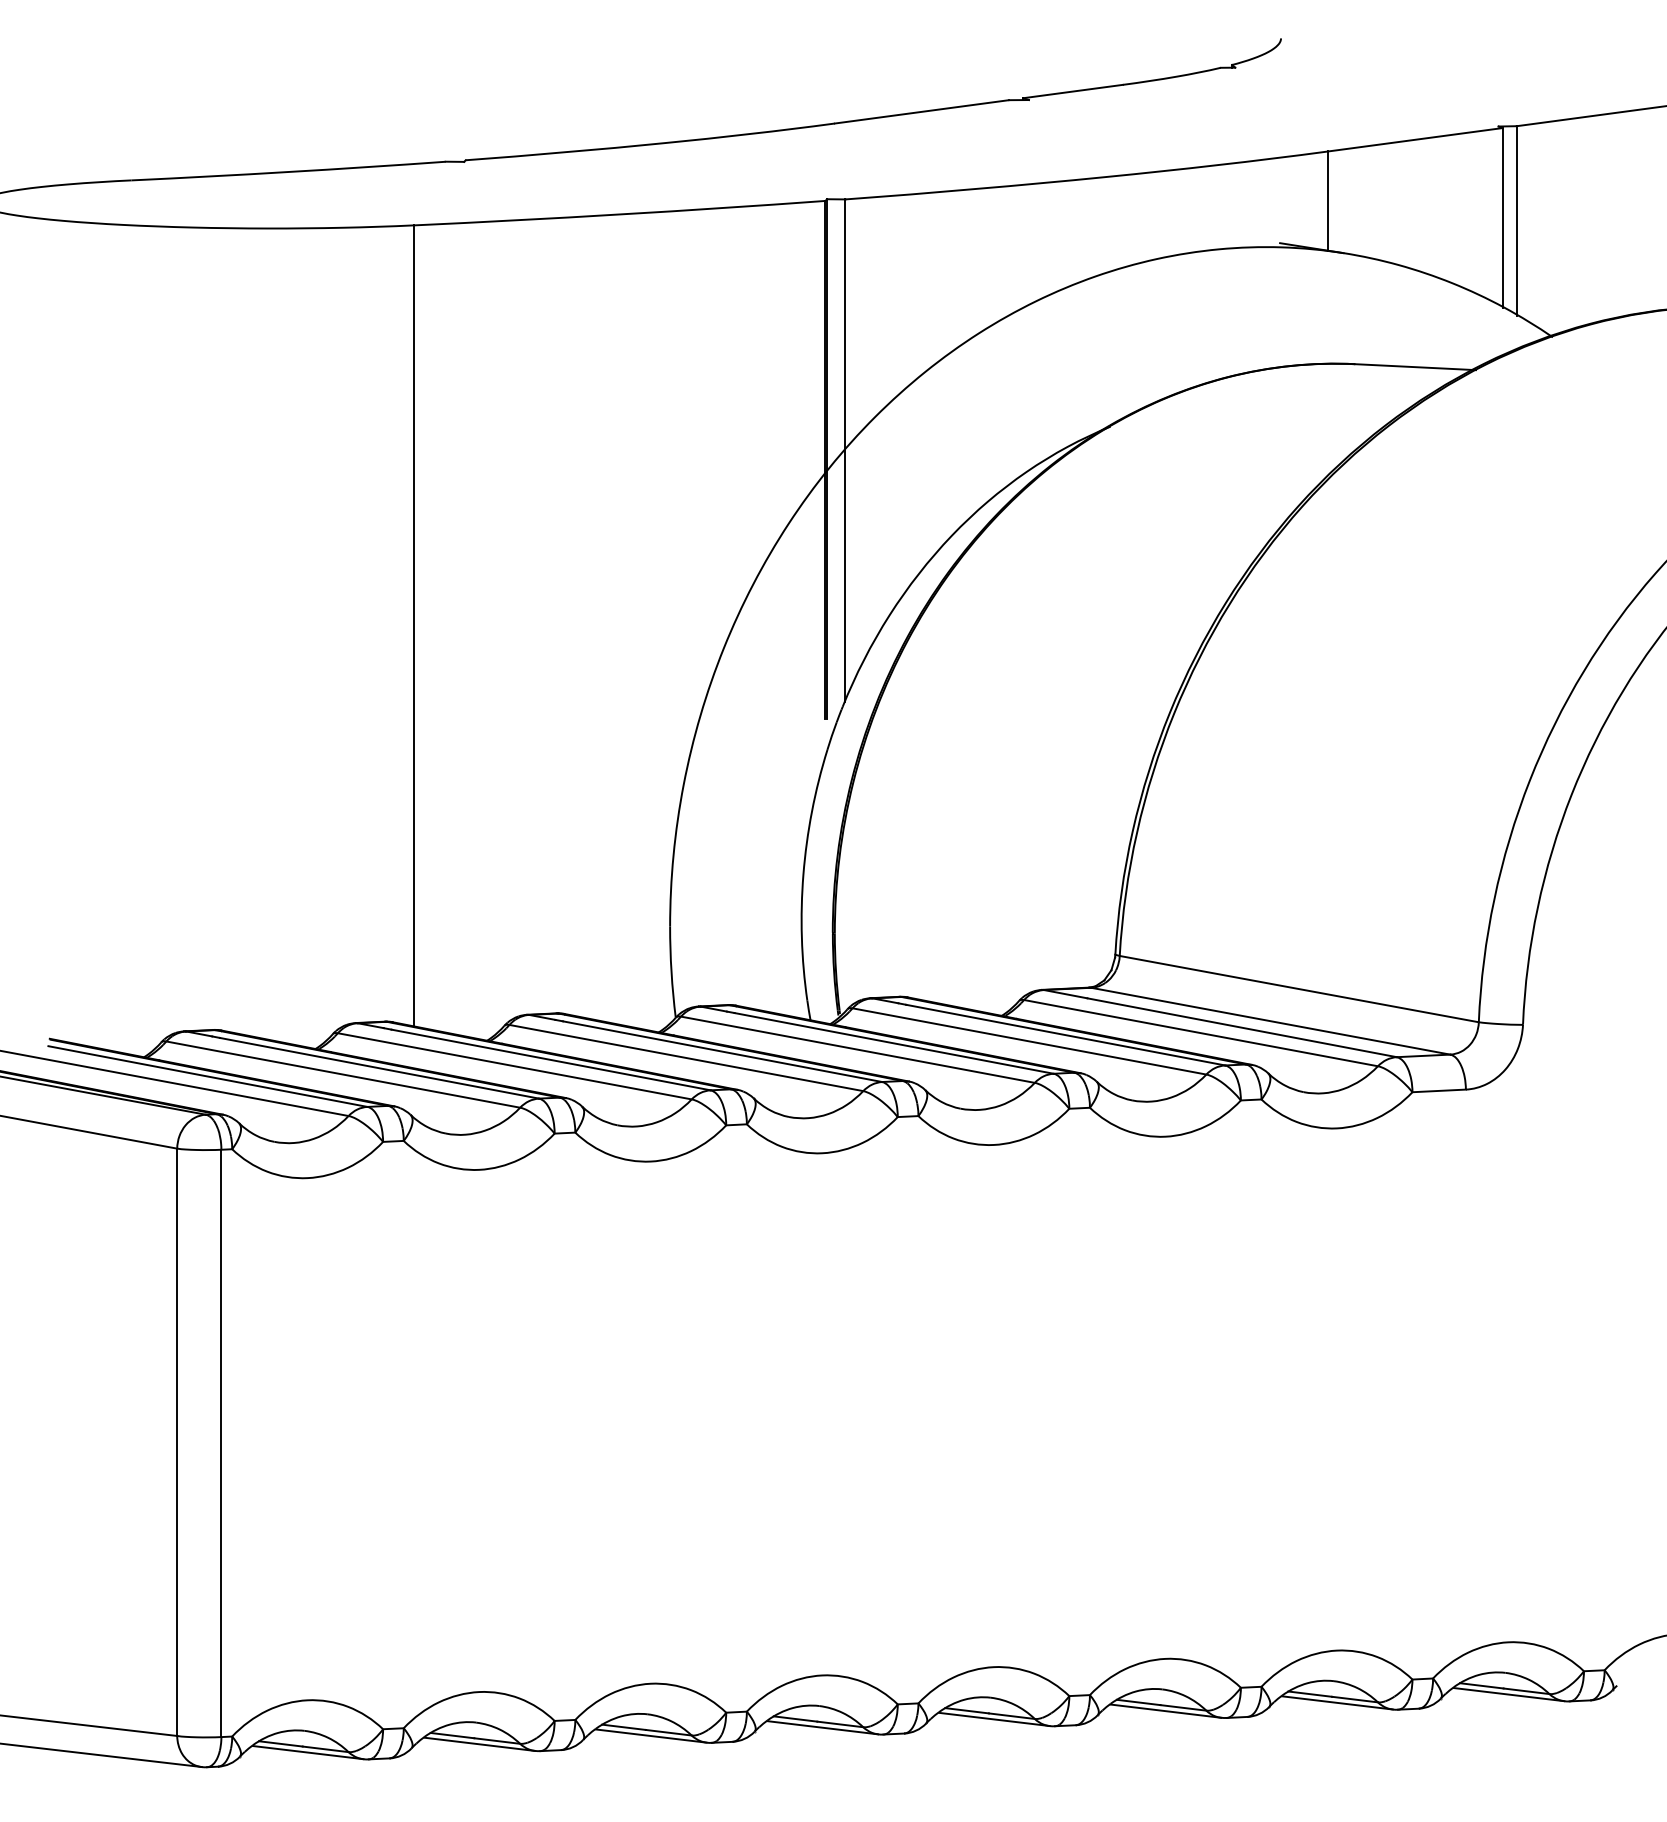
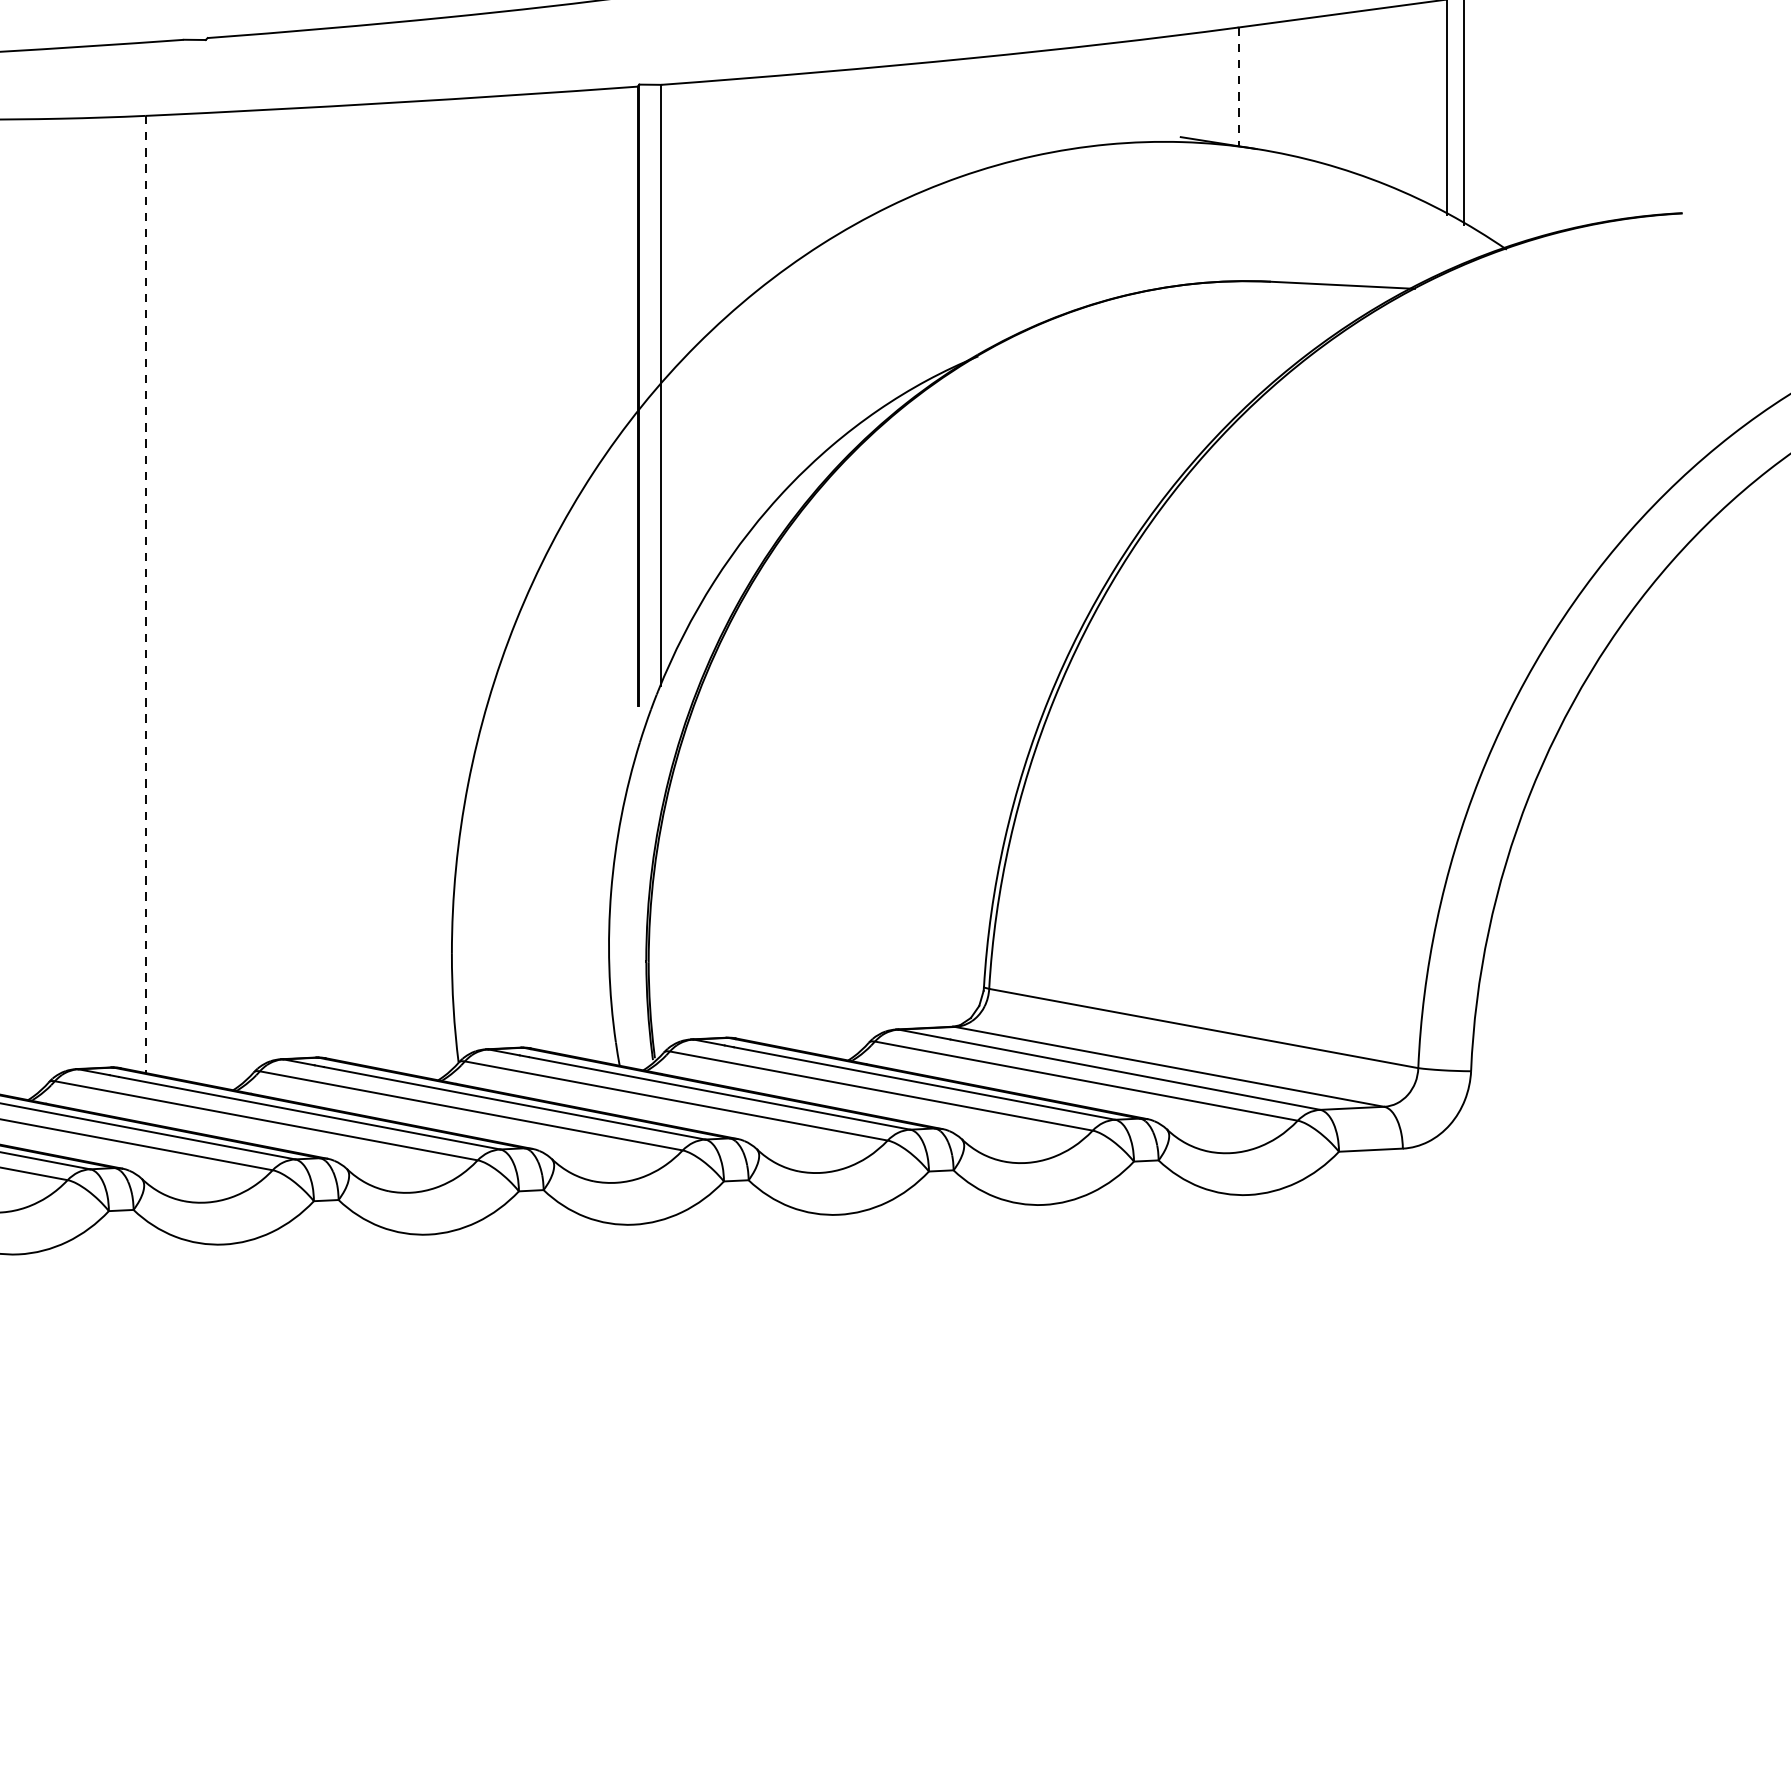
line: (1328, 201) -> (1238, 87), solid -> dashed
line: (413, 626) -> (145, 595), solid -> dashed

